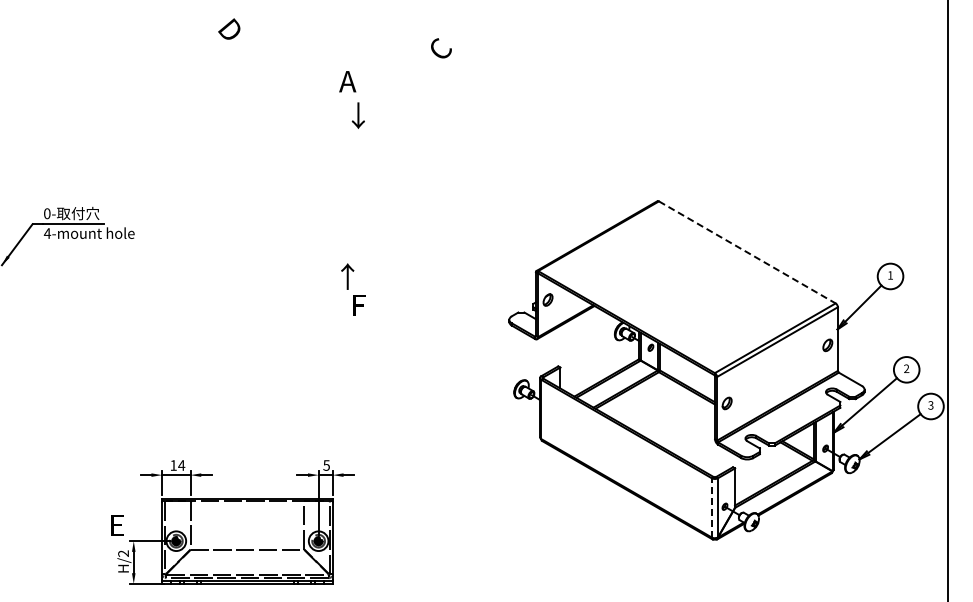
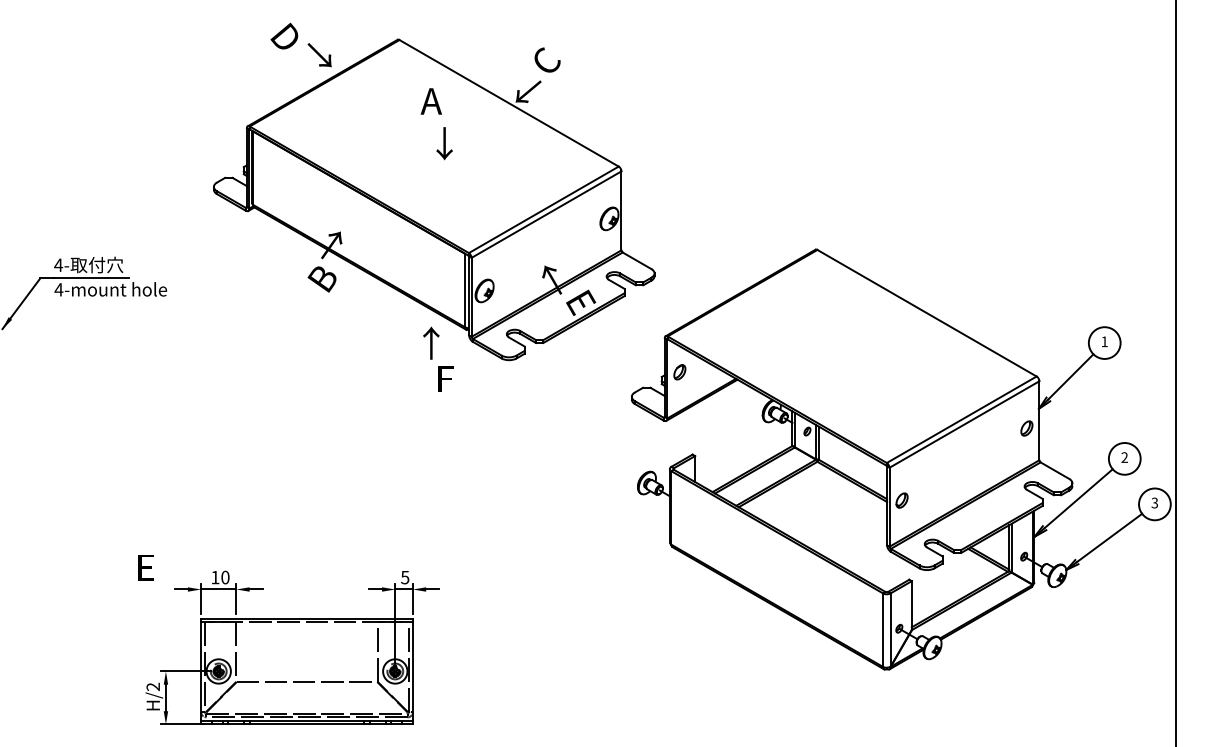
part: (349, 160) -> (433, 199), added
text: (46, 213) -> (57, 264), 0- -> 4-
line: (747, 252) -> (927, 313), dashed -> solid
text: (181, 465) -> (225, 577), 14 -> 10
line: (711, 507) -> (882, 629), dashed -> solid
text: (117, 525) -> (145, 567), moved

